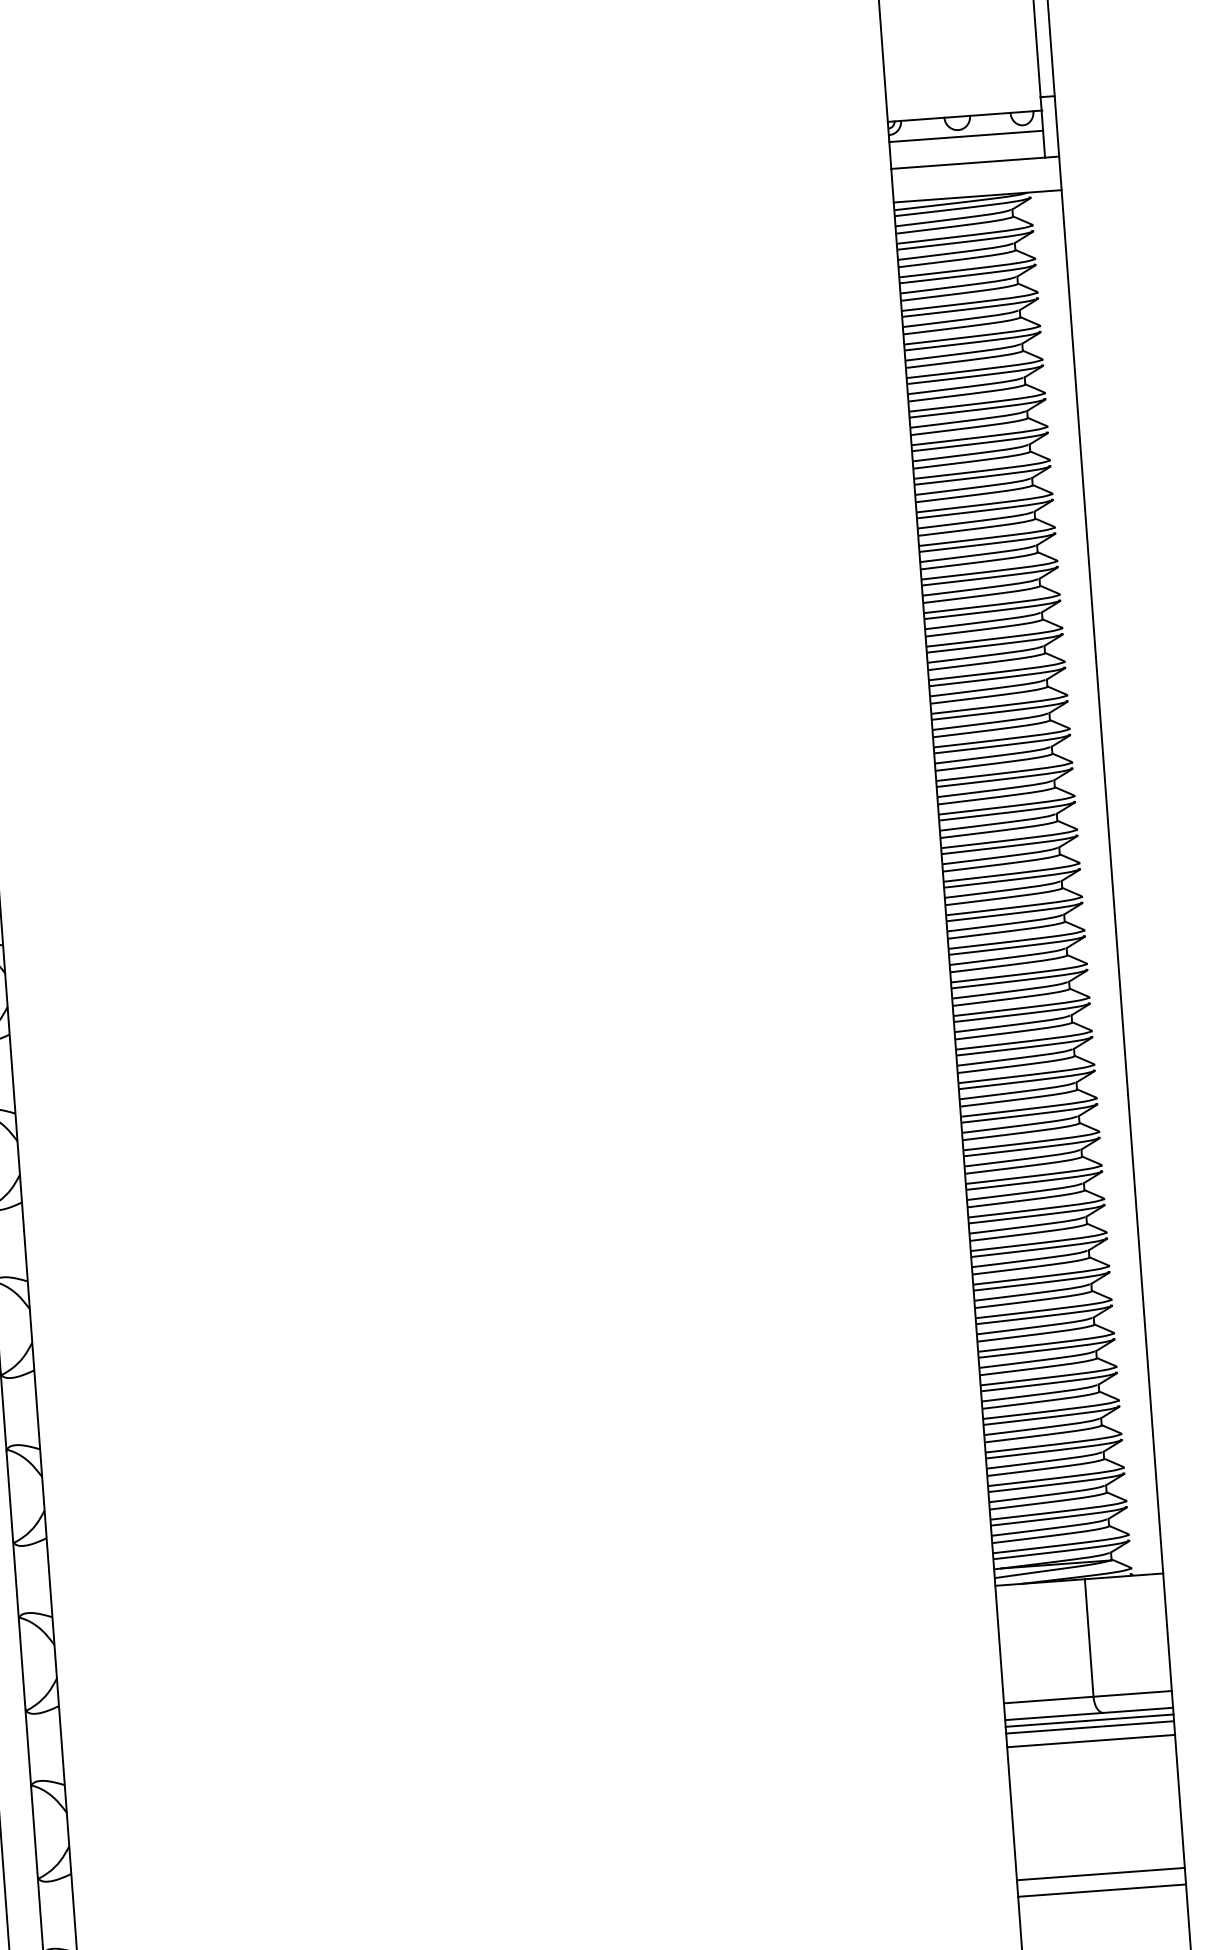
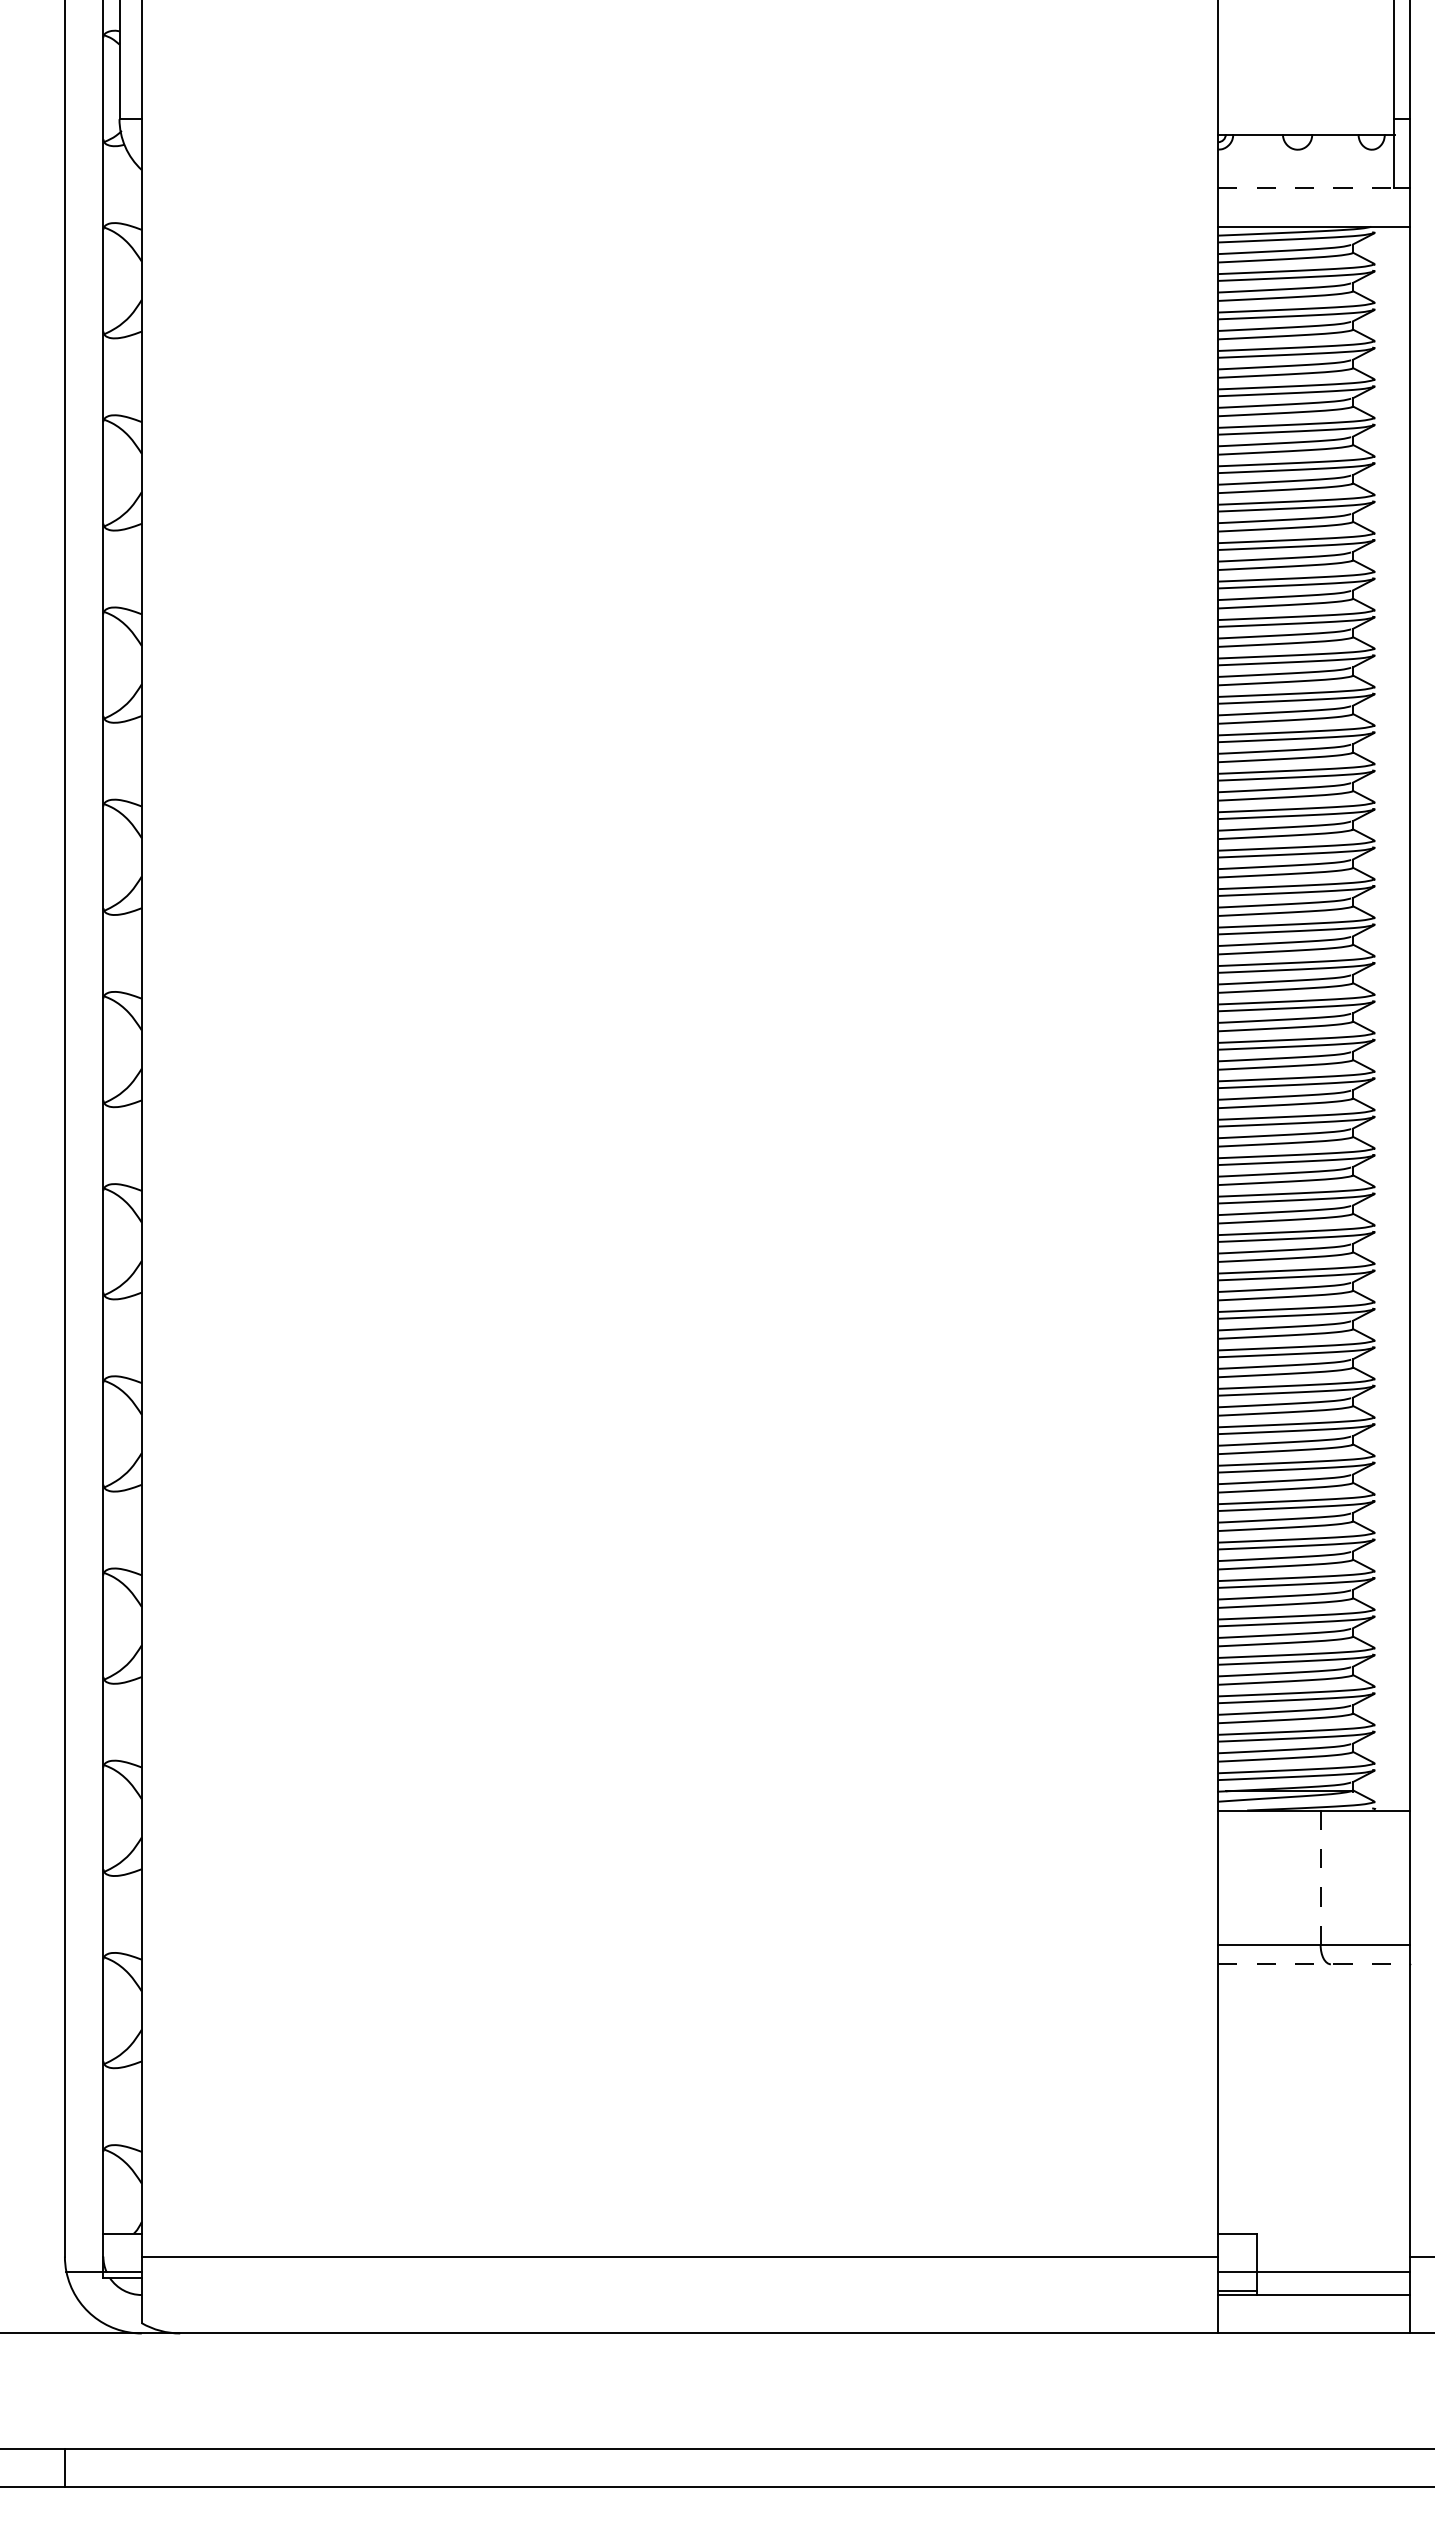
line: (966, 136) -> (1306, 157), removed
line: (968, 163) -> (1306, 188), solid -> dashed
line: (1089, 1637) -> (1320, 1877), solid -> dashed
line: (1089, 1714) -> (1314, 1964), solid -> dashed
line: (1089, 1720) -> (1314, 1971), removed
line: (1090, 1727) -> (1314, 1979), removed
line: (1091, 1741) -> (1314, 1995), removed
line: (1101, 1873) -> (1314, 2147), removed
line: (1102, 1890) -> (1314, 2166), removed

